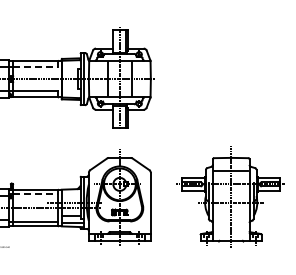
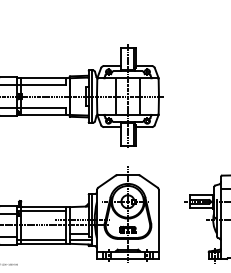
line: (36, 67) -> (44, 84), dashed -> solid
line: (35, 194) -> (43, 211), dashed -> solid

